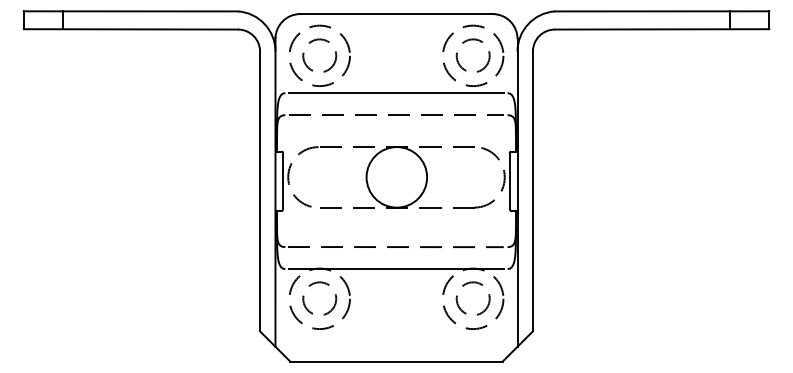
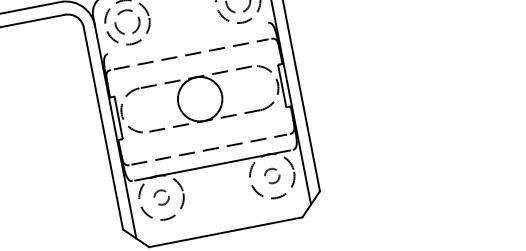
line: (396, 93) -> (188, 38), removed
circle: (319, 298) -> (161, 197), size x0.6
circle: (472, 298) -> (271, 176), size x0.6

